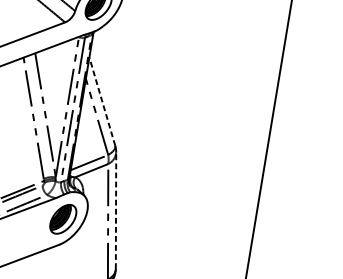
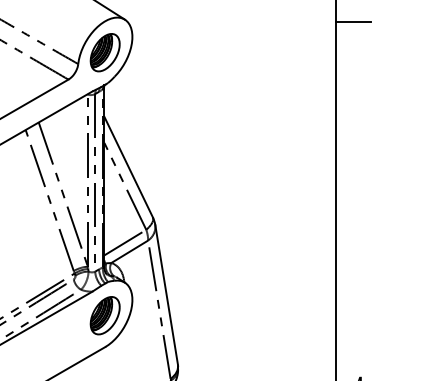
line: (303, 13) -> (352, 21), added
line: (102, 101) -> (128, 167), dashed -> solid
line: (115, 210) -> (166, 294), dashed -> solid

